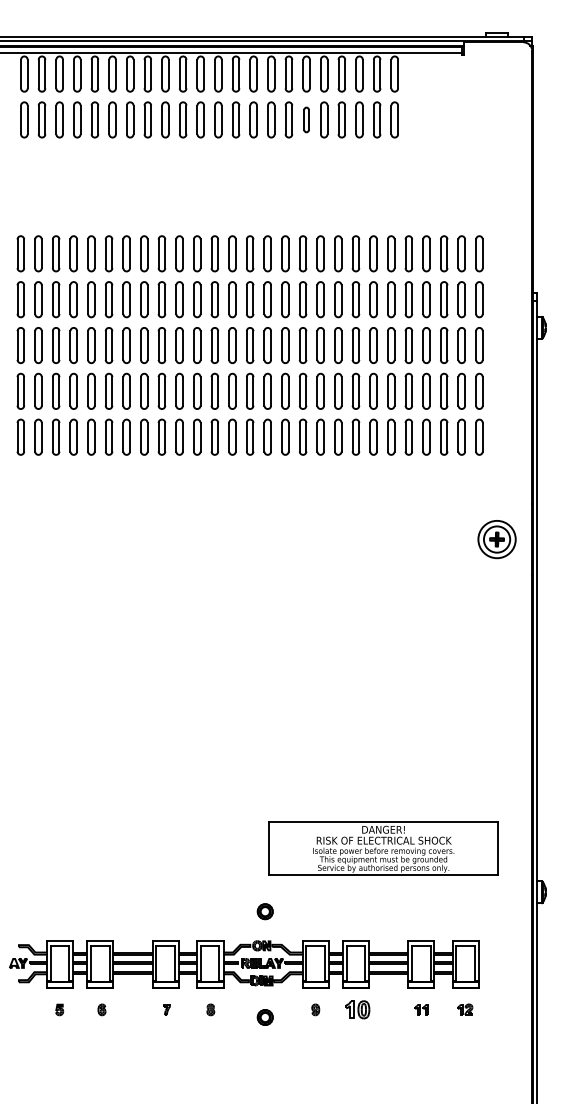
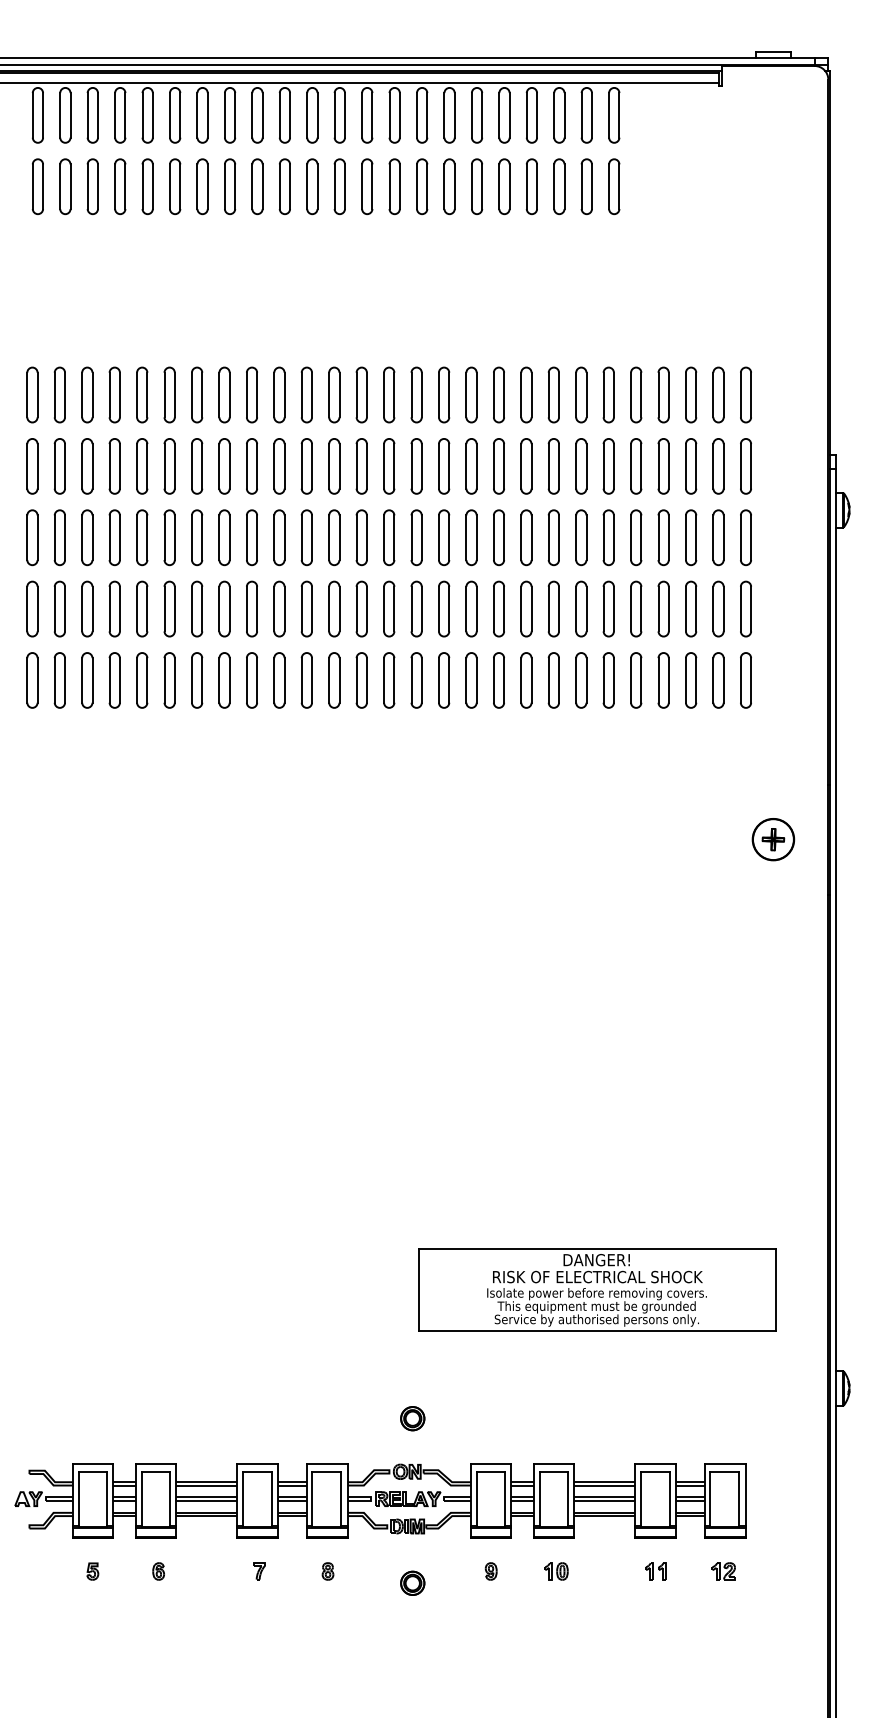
part: (306, 119) -> (476, 186), size x1.43
circle: (496, 539) -> (772, 839), size x0.71
part: (383, 848) -> (596, 1289), moved
part: (357, 1009) -> (556, 1570), size x0.62

